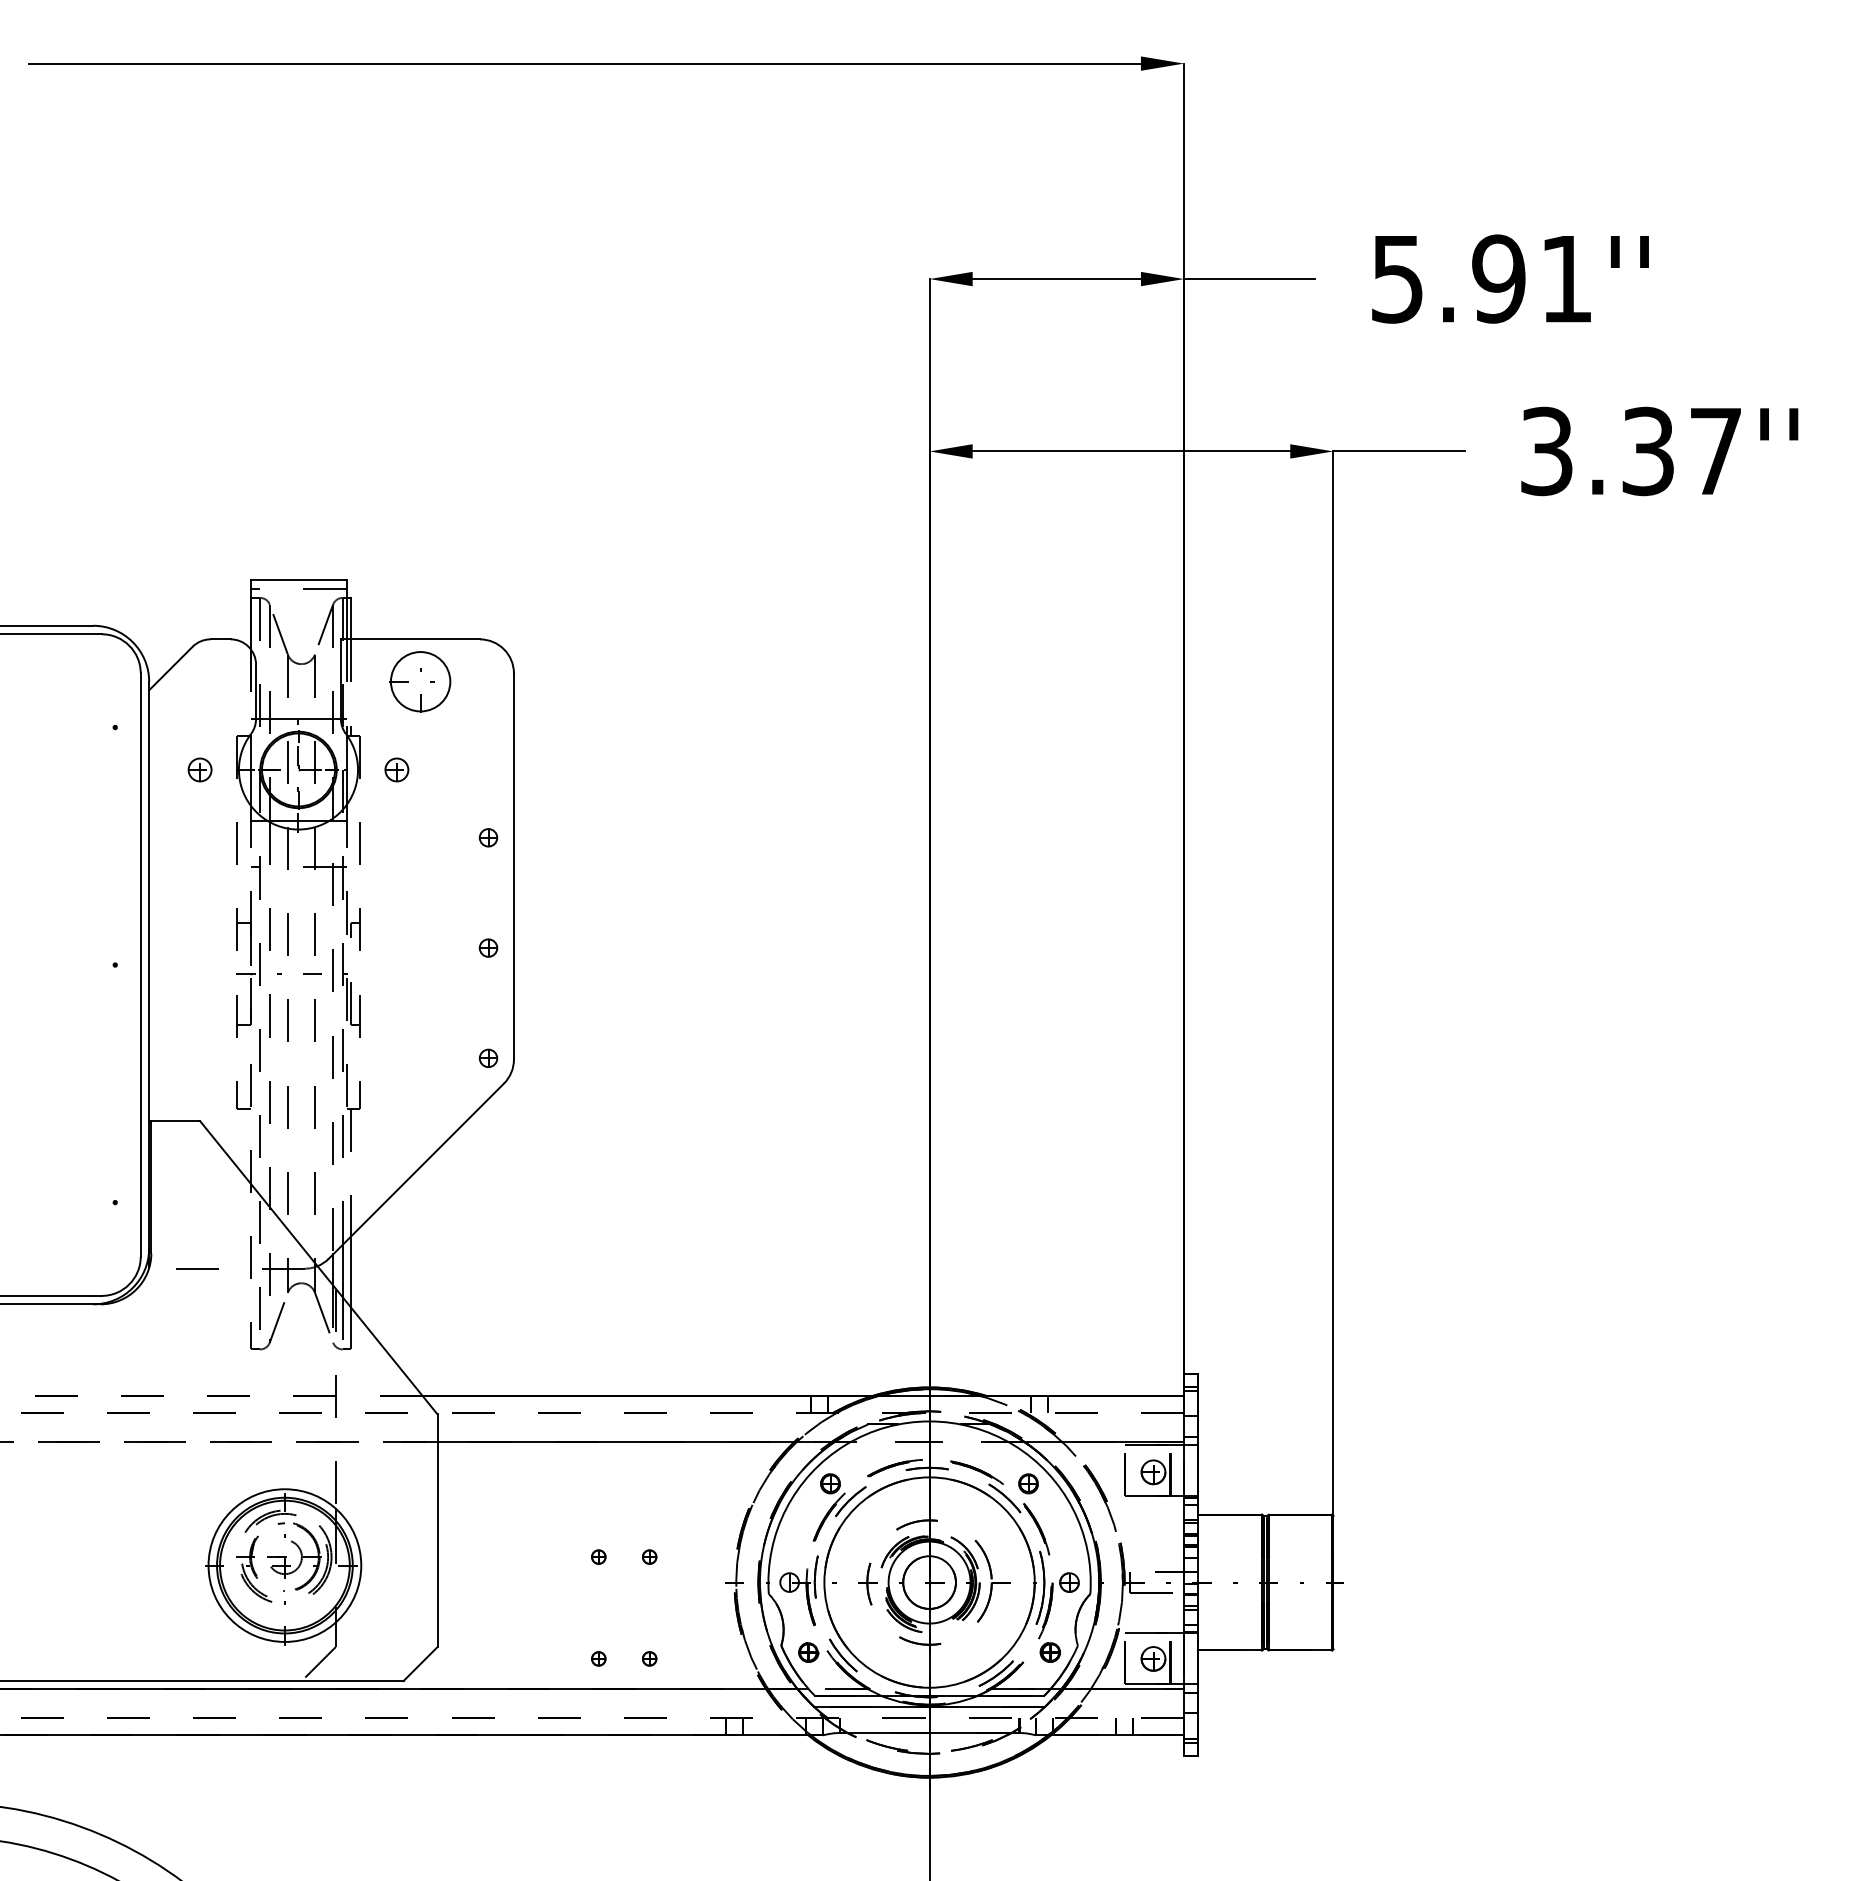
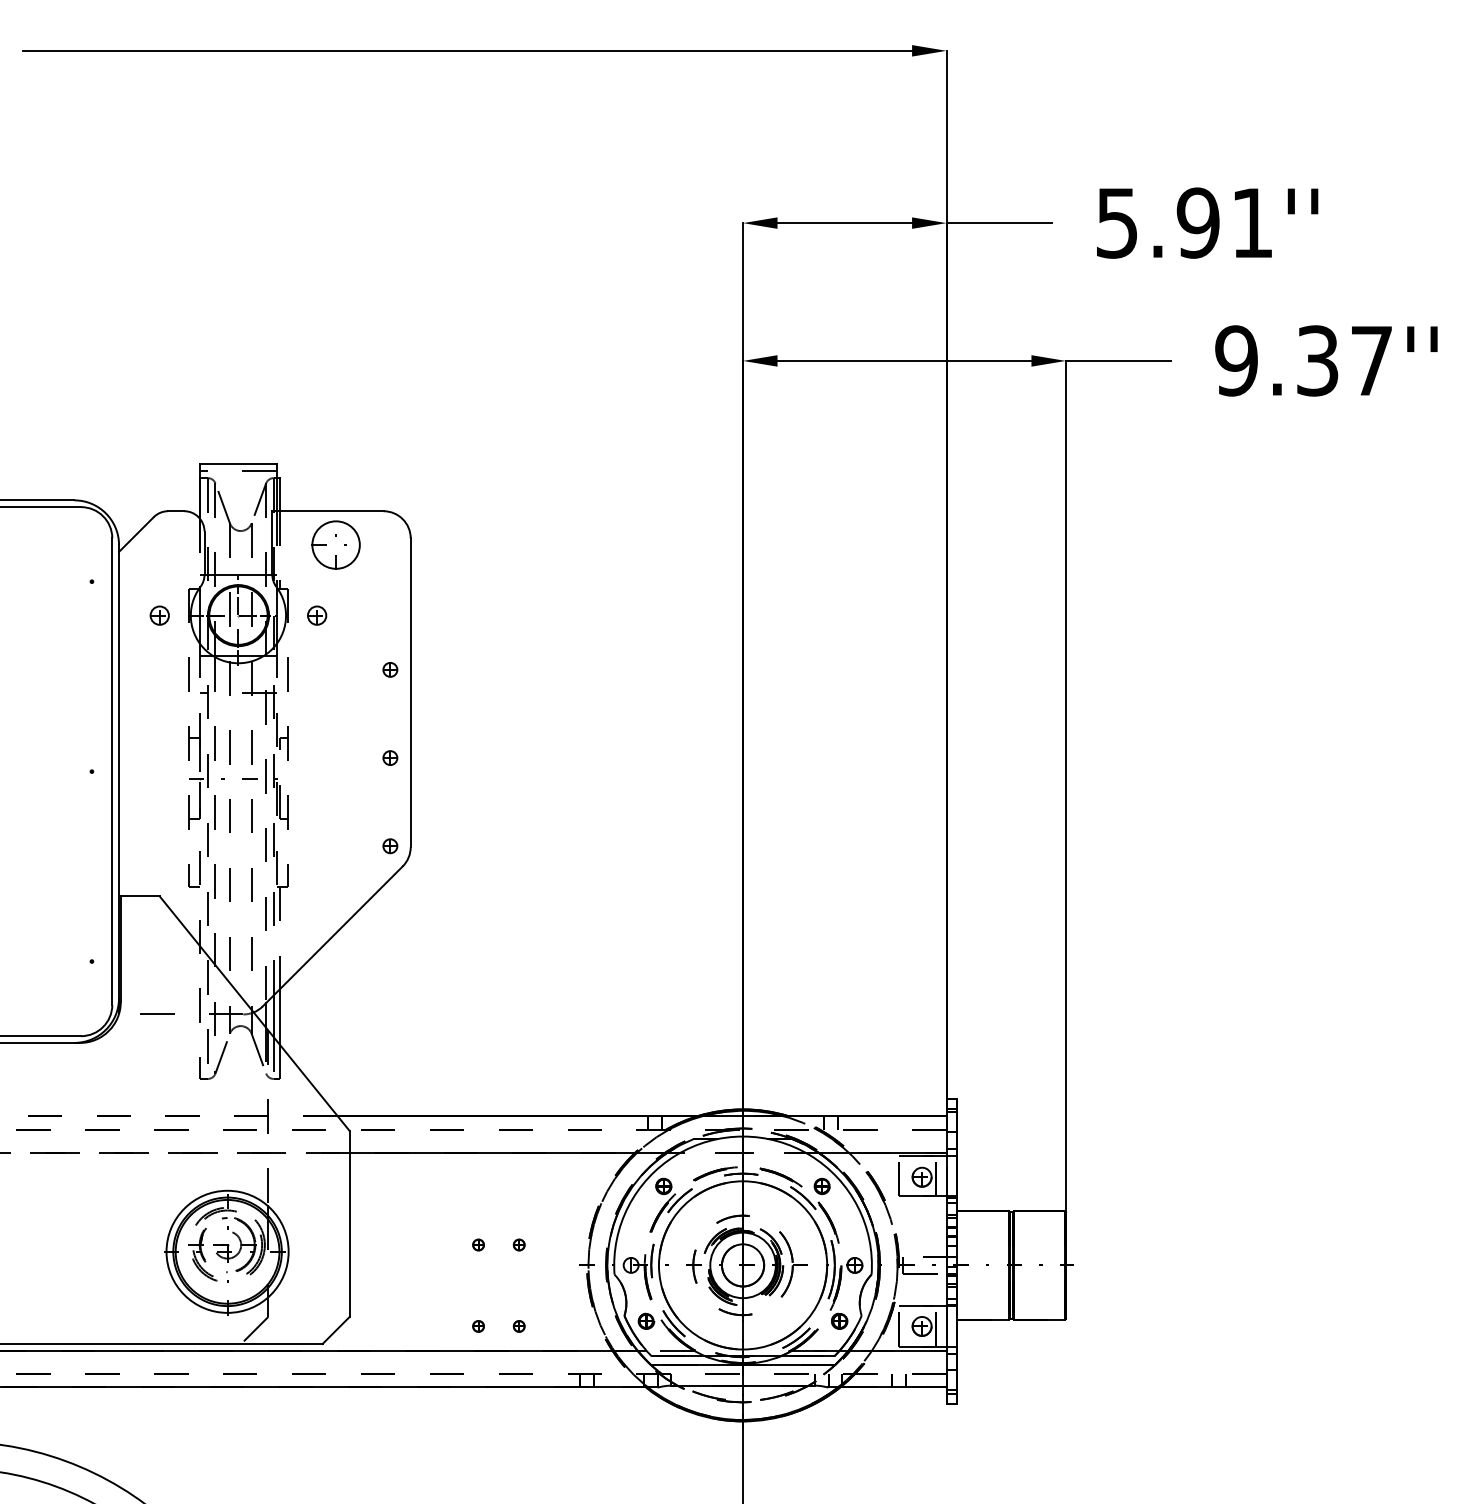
text: (1546, 451) -> (1236, 360), 3.37'' -> 9.37''

